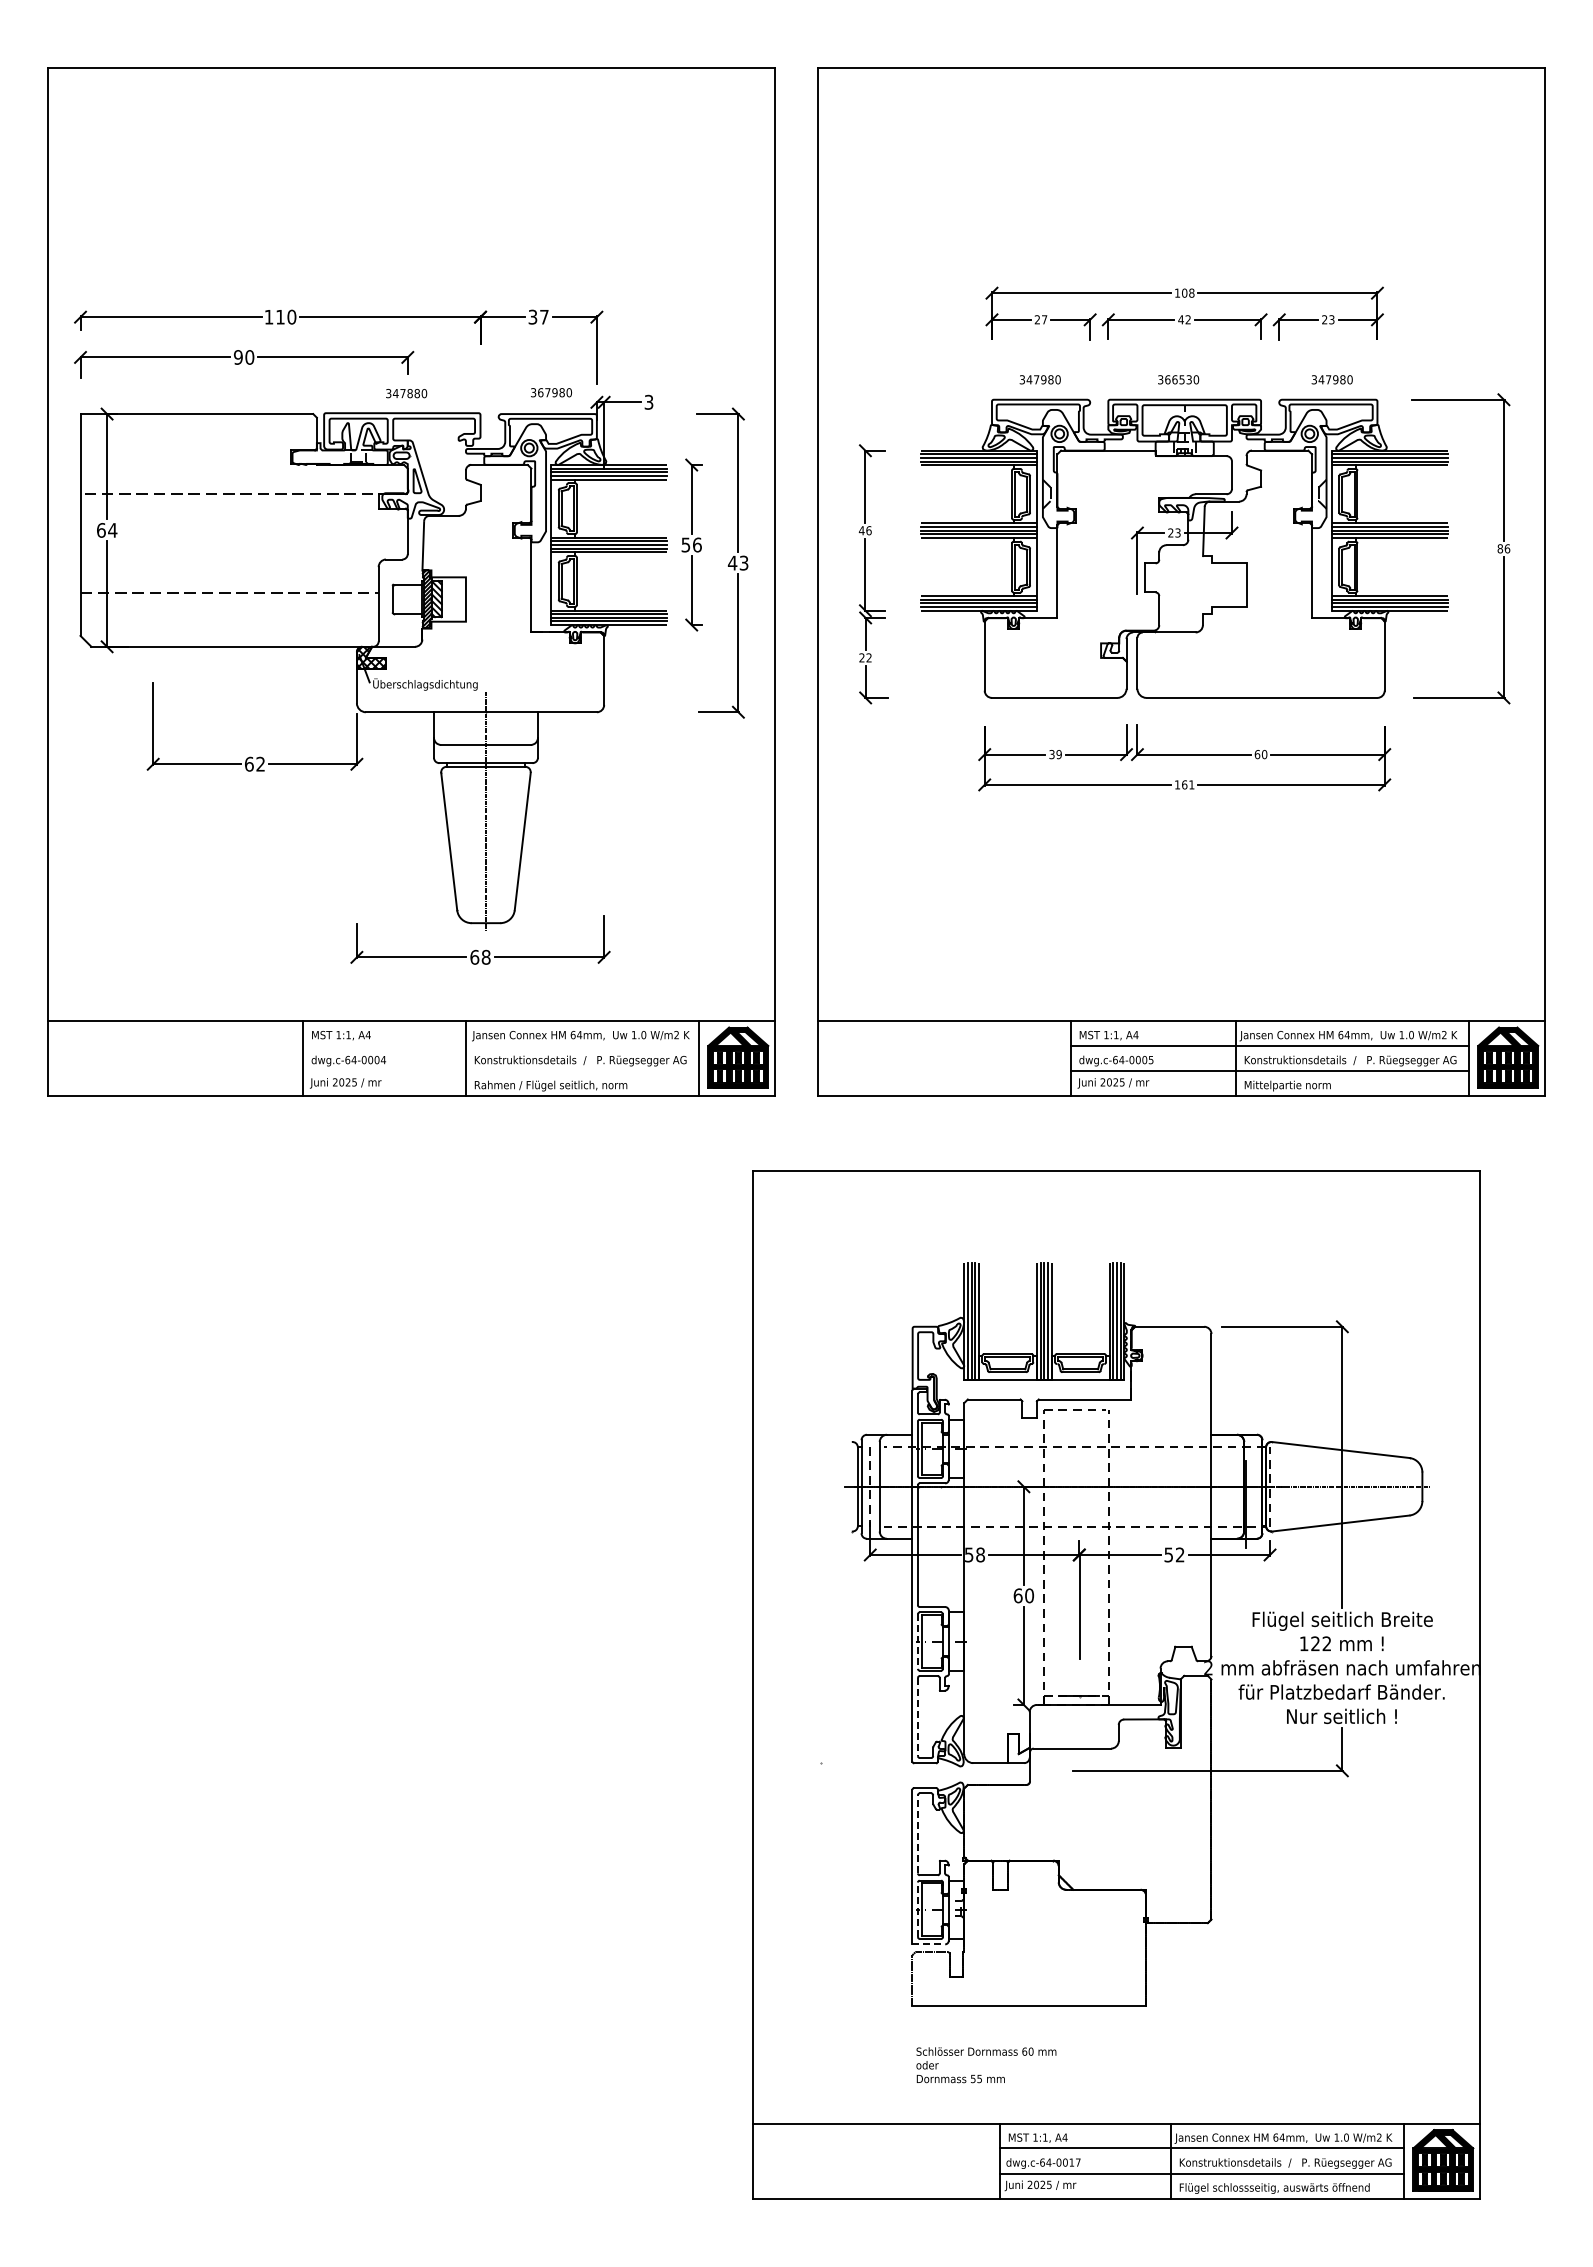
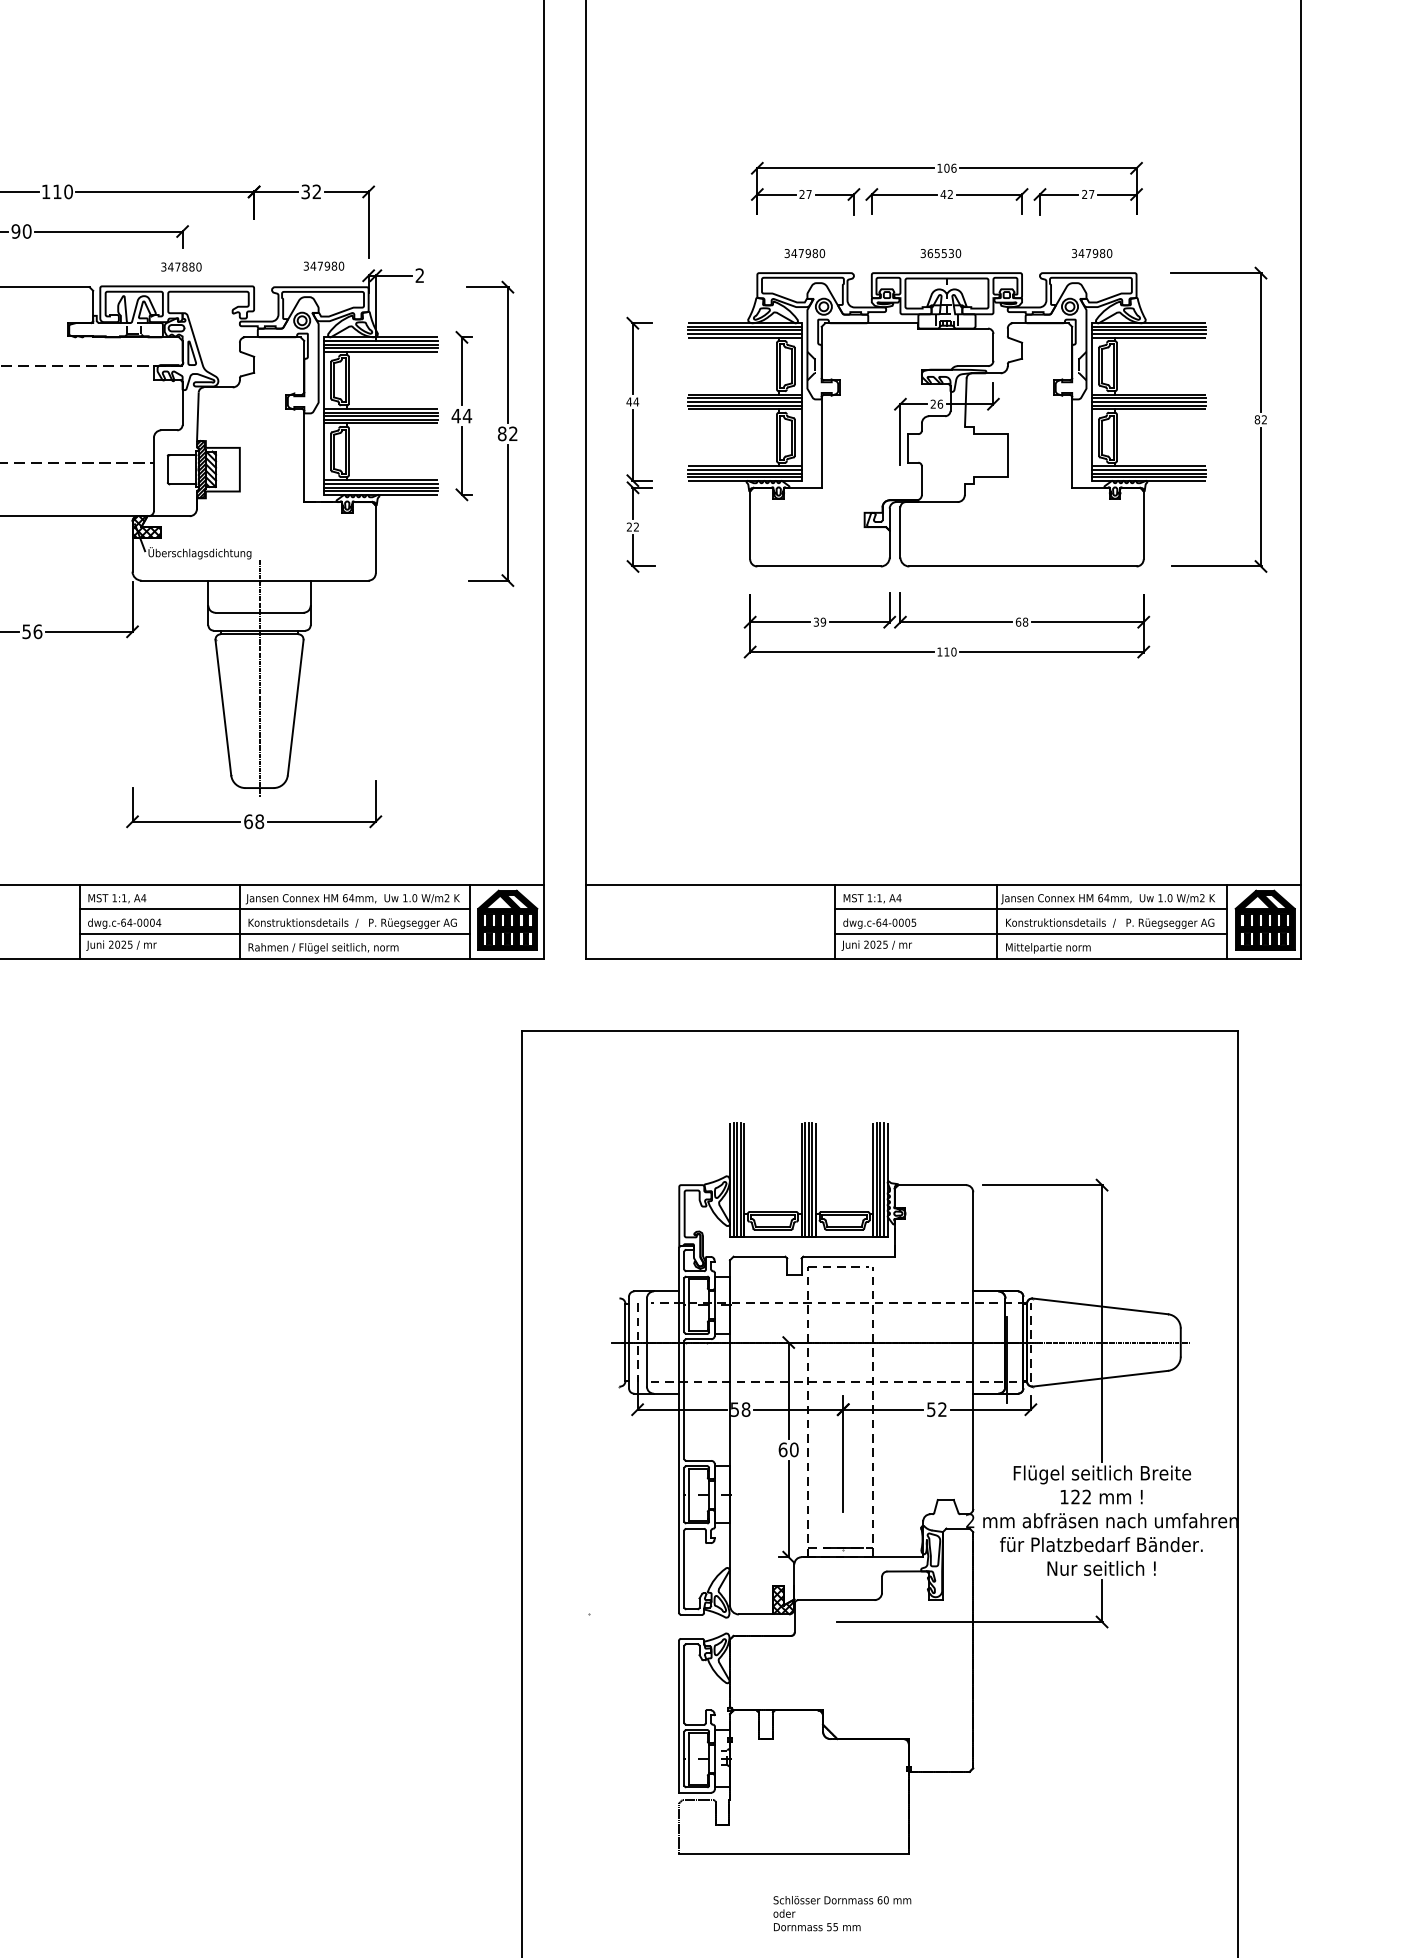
text: (1191, 292) -> (953, 167), 108 -> 106
text: (544, 316) -> (317, 191), 37 -> 32
text: (1331, 319) -> (1091, 194), 23 -> 27
text: (1174, 379) -> (936, 253), 366530 -> 365530
text: (540, 392) -> (313, 266), 367980 -> 347980
text: (648, 402) -> (419, 275), 3 -> 2
text: (868, 530) -> (635, 401), 46 -> 44
text: (1177, 532) -> (939, 403), 23 -> 26
text: (691, 544) -> (461, 415), 56 -> 44
text: (1507, 548) -> (1264, 419), 86 -> 82
text: (737, 562) -> (506, 433), 43 -> 82
text: (1264, 754) -> (1025, 622), 60 -> 68
text: (255, 763) -> (32, 631), 62 -> 56
text: (1188, 784) -> (950, 651), 161 -> 110
line: (501, 1045) -> (274, 908), added
line: (501, 1071) -> (274, 934), added
line: (917, 1642) -> (684, 1495), dashed -> solid
line: (917, 1717) -> (684, 1569), dashed -> solid
hatch: (1018, 1748) -> (783, 1600), added
line: (917, 1833) -> (684, 1683), dashed -> solid
line: (917, 1909) -> (684, 1758), dashed -> solid
line: (929, 1944) -> (695, 1792), dashed -> solid
text: (986, 2065) -> (842, 1913), moved

